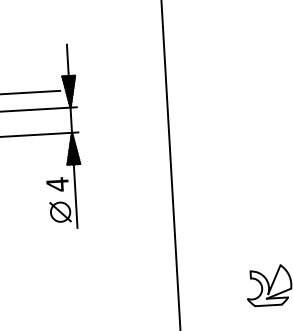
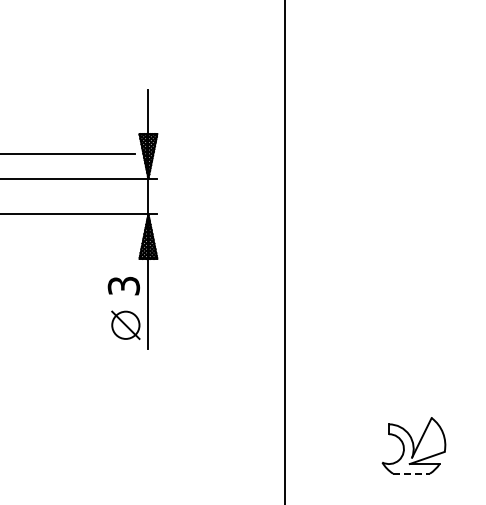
text: (57, 184) -> (123, 286), 4 -> 3
line: (269, 305) -> (412, 473), solid -> dashed

